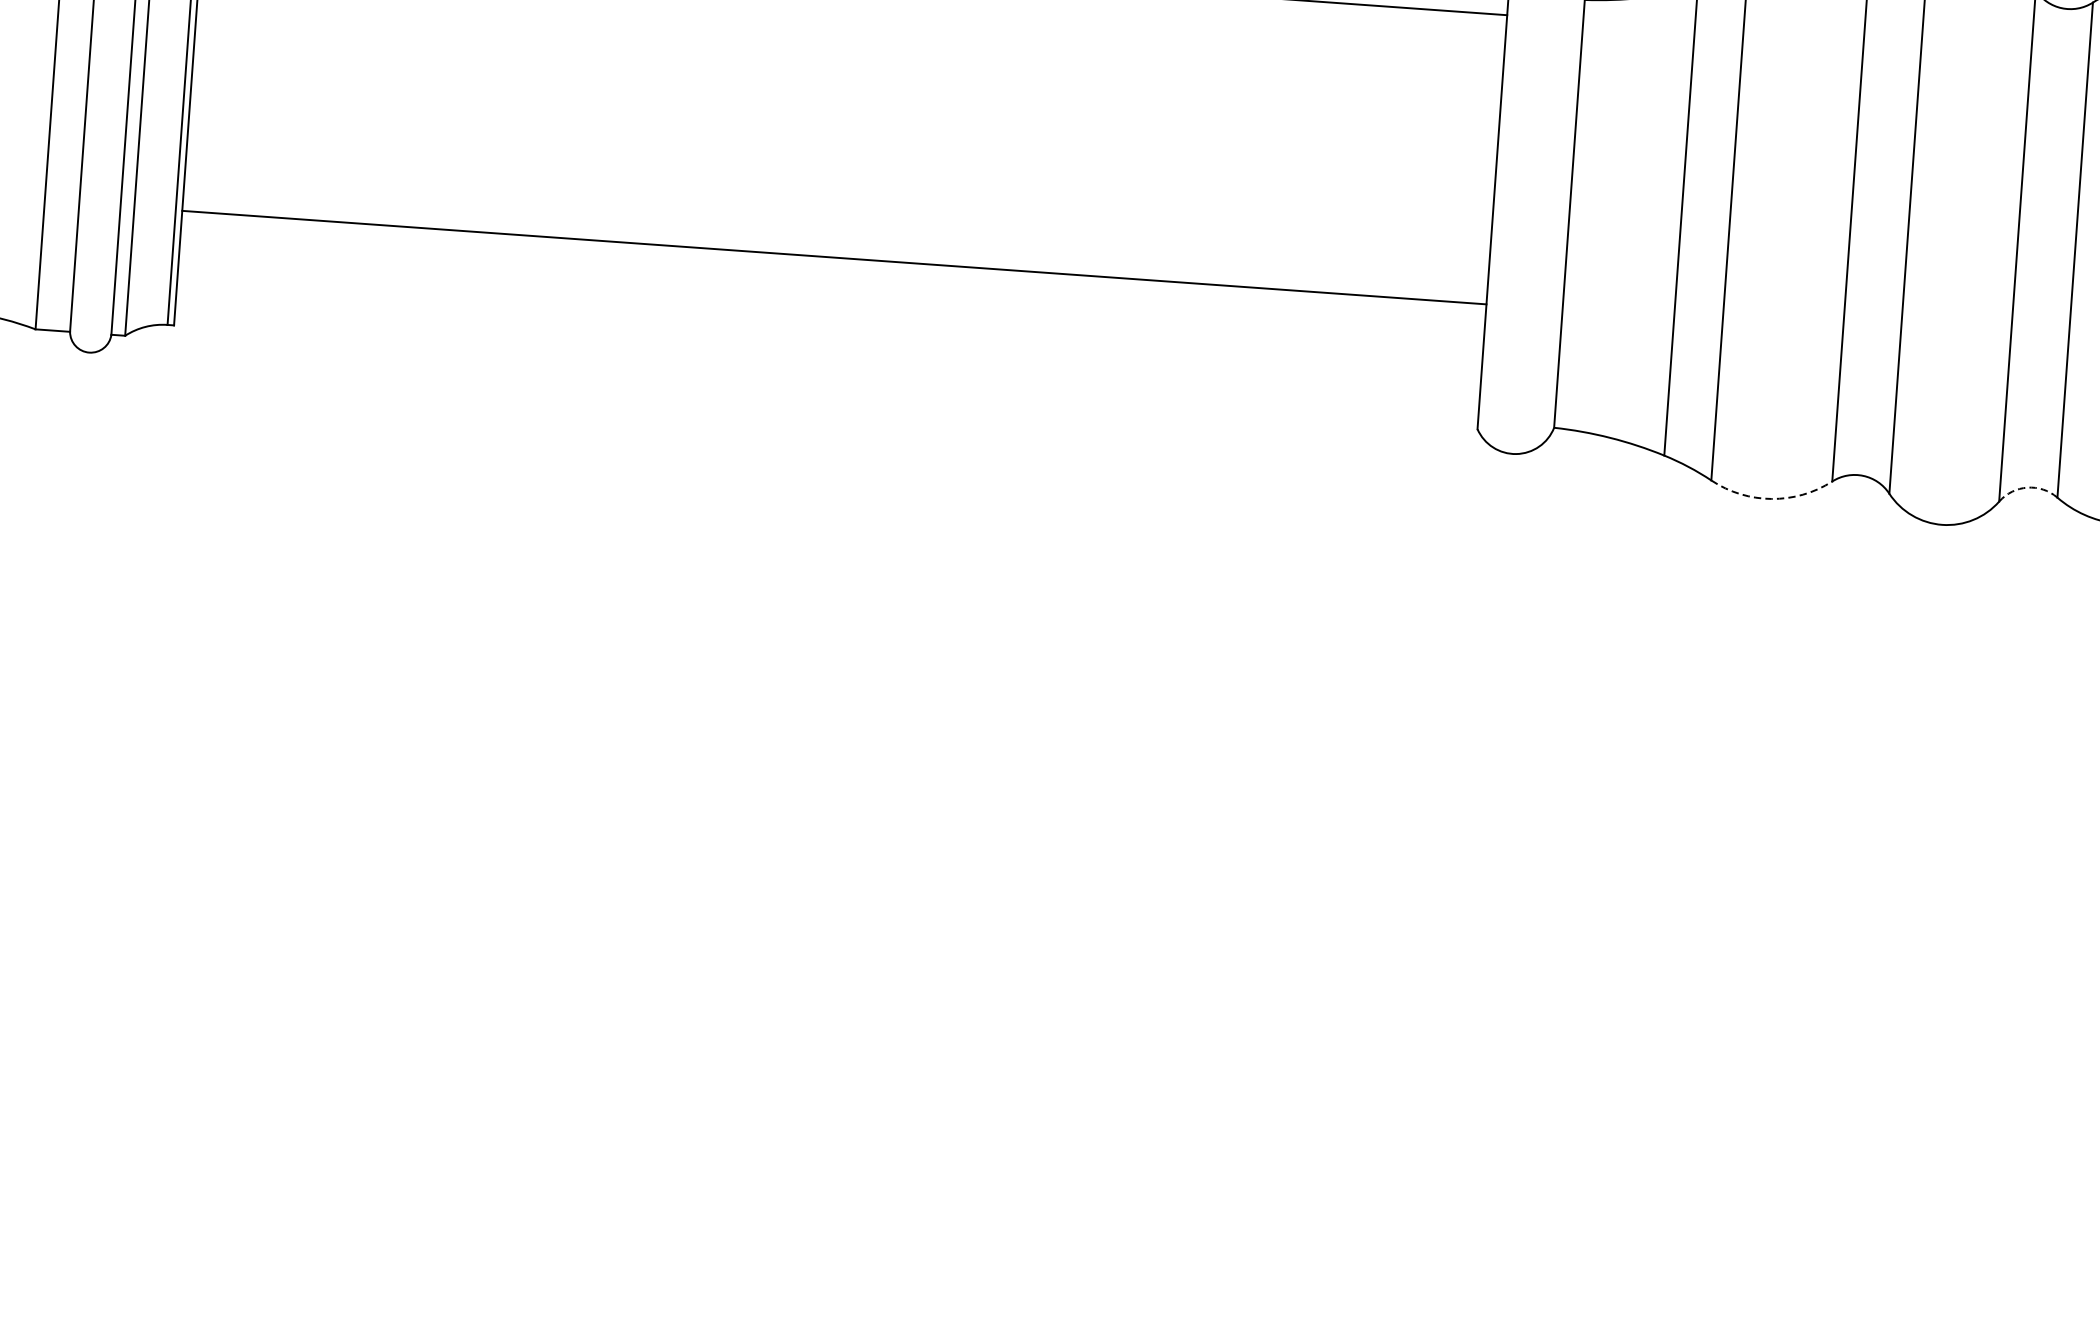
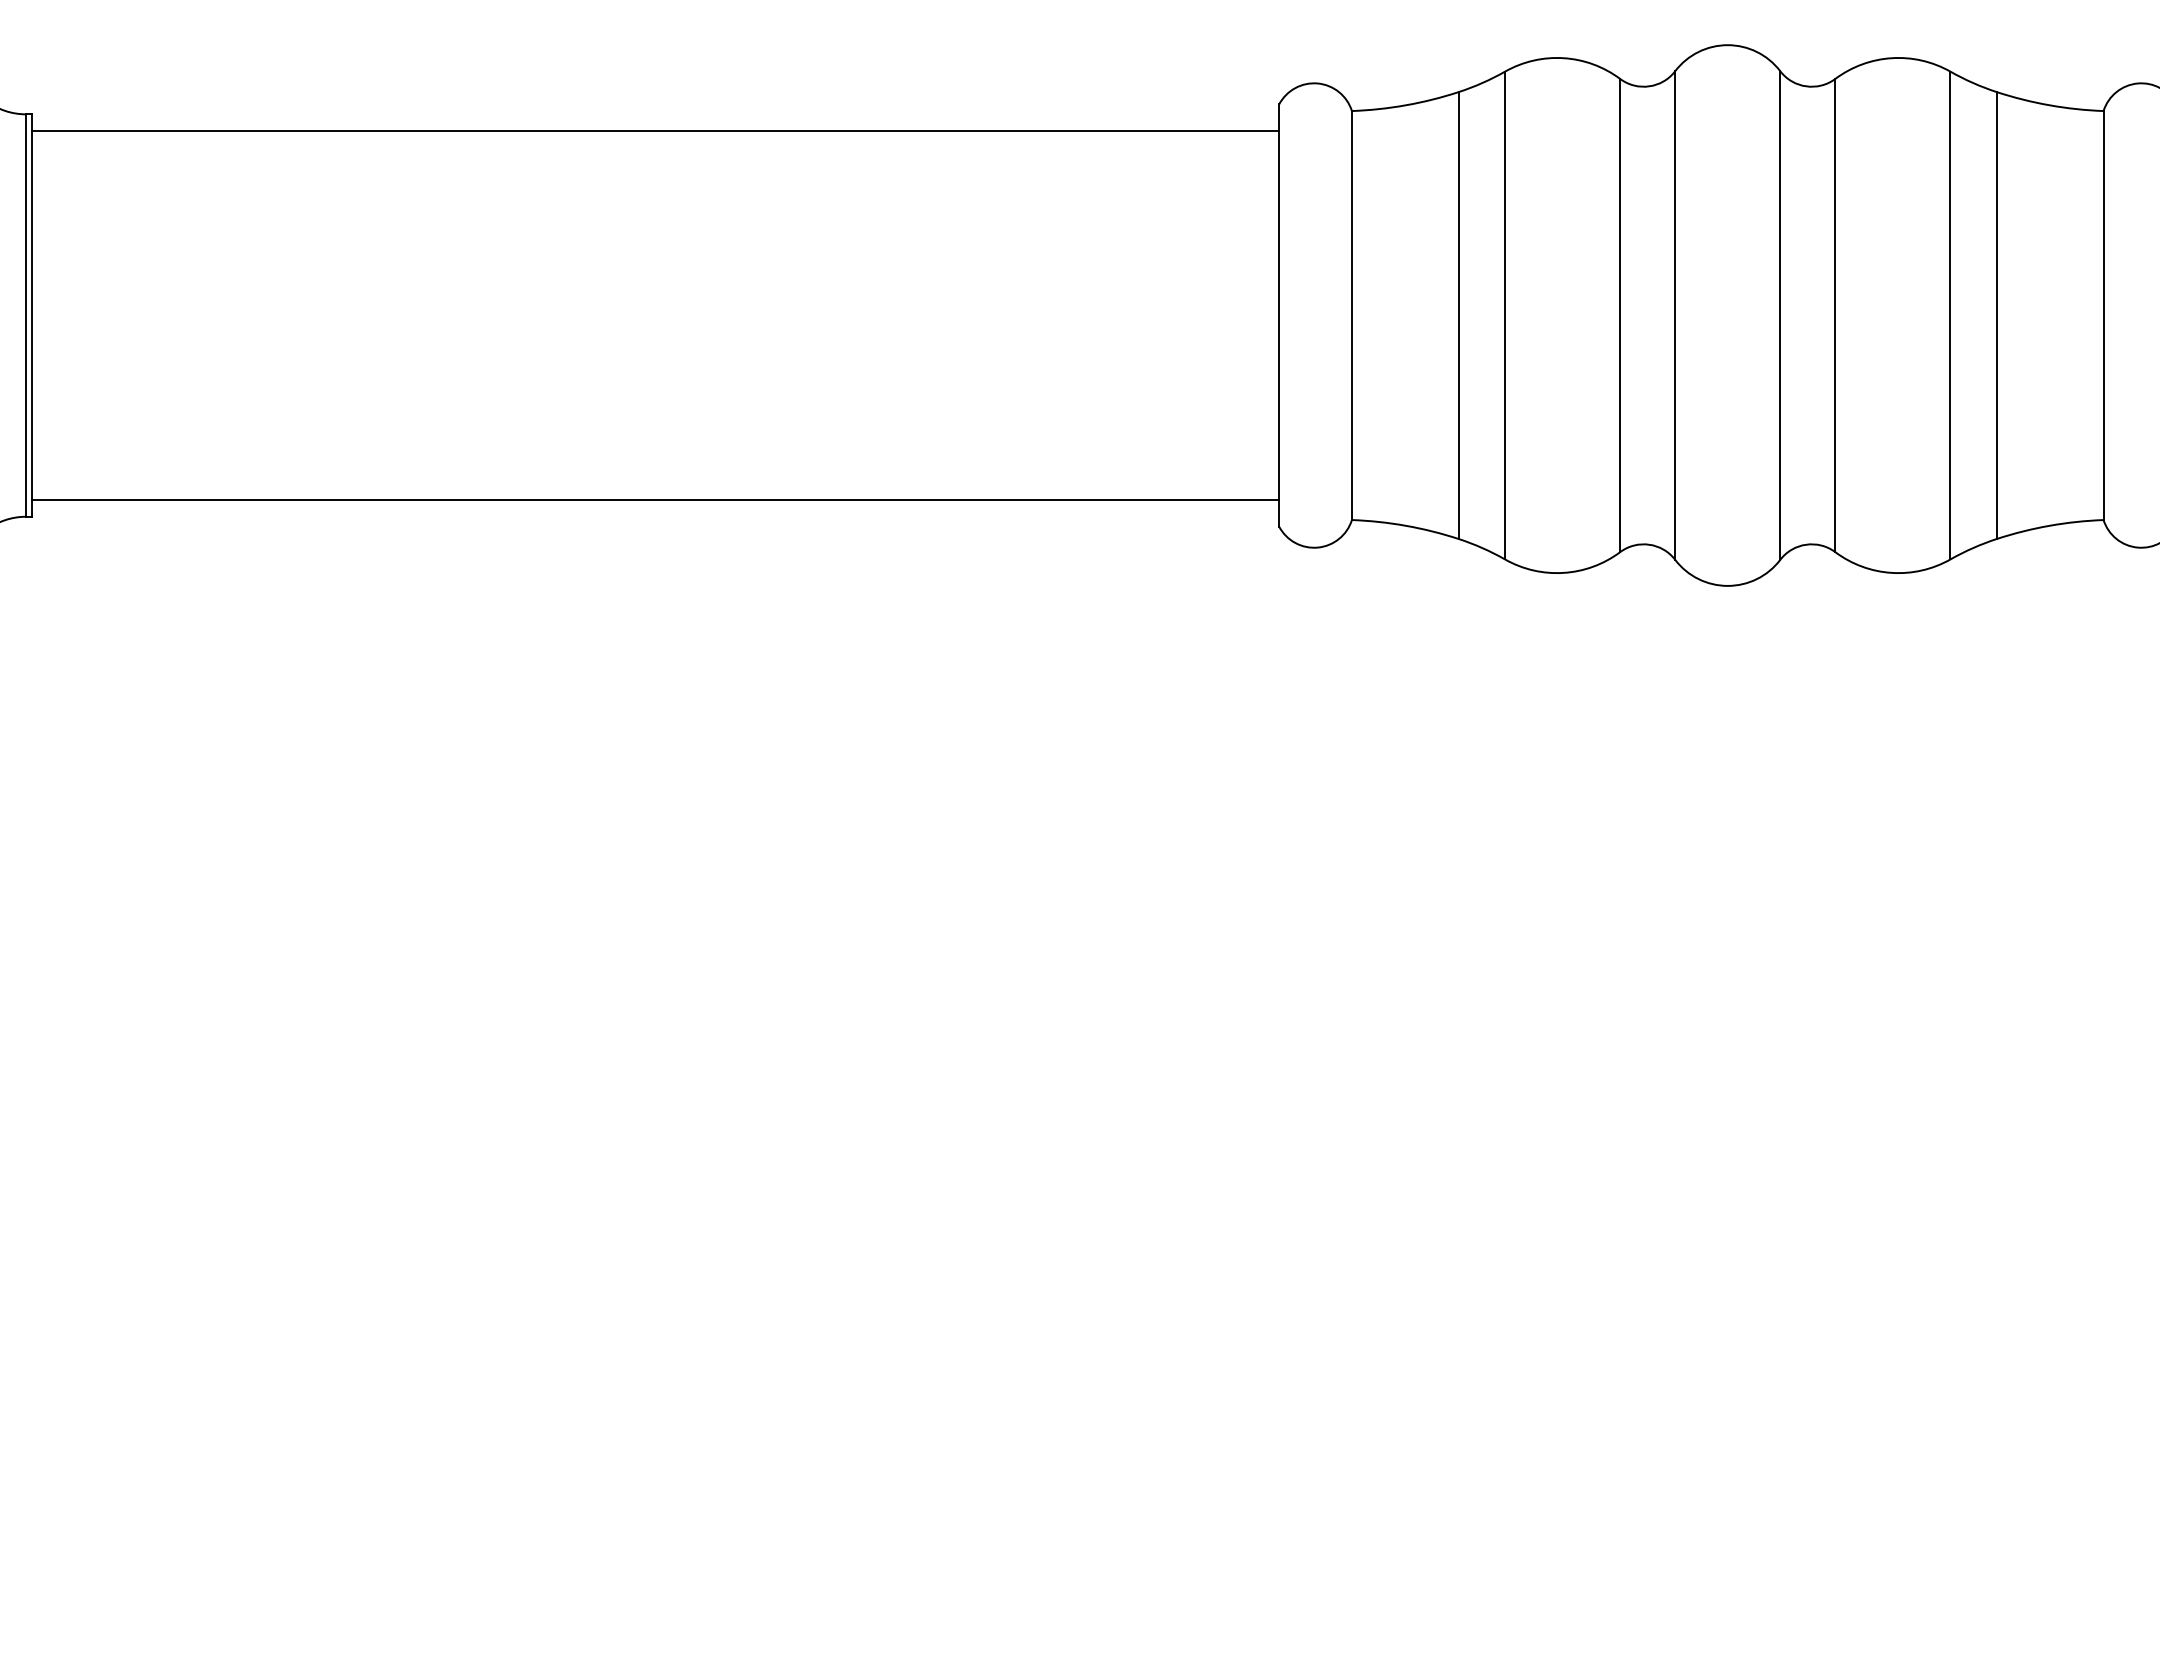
line: (834, 257) -> (655, 500), moved
arc: (2027, 487) -> (1806, 544), dashed -> solid
arc: (1771, 498) -> (1563, 572), dashed -> solid

